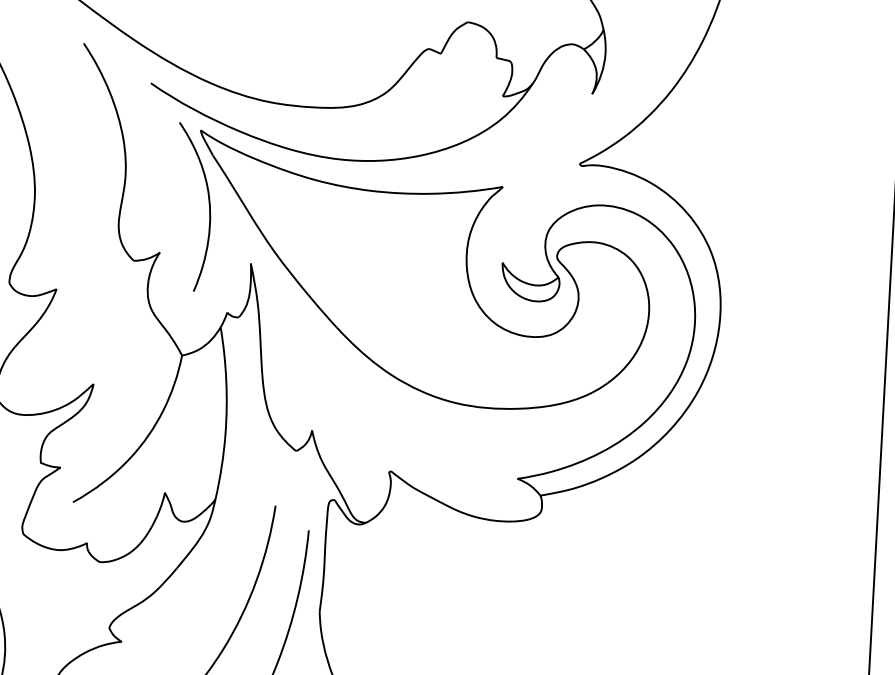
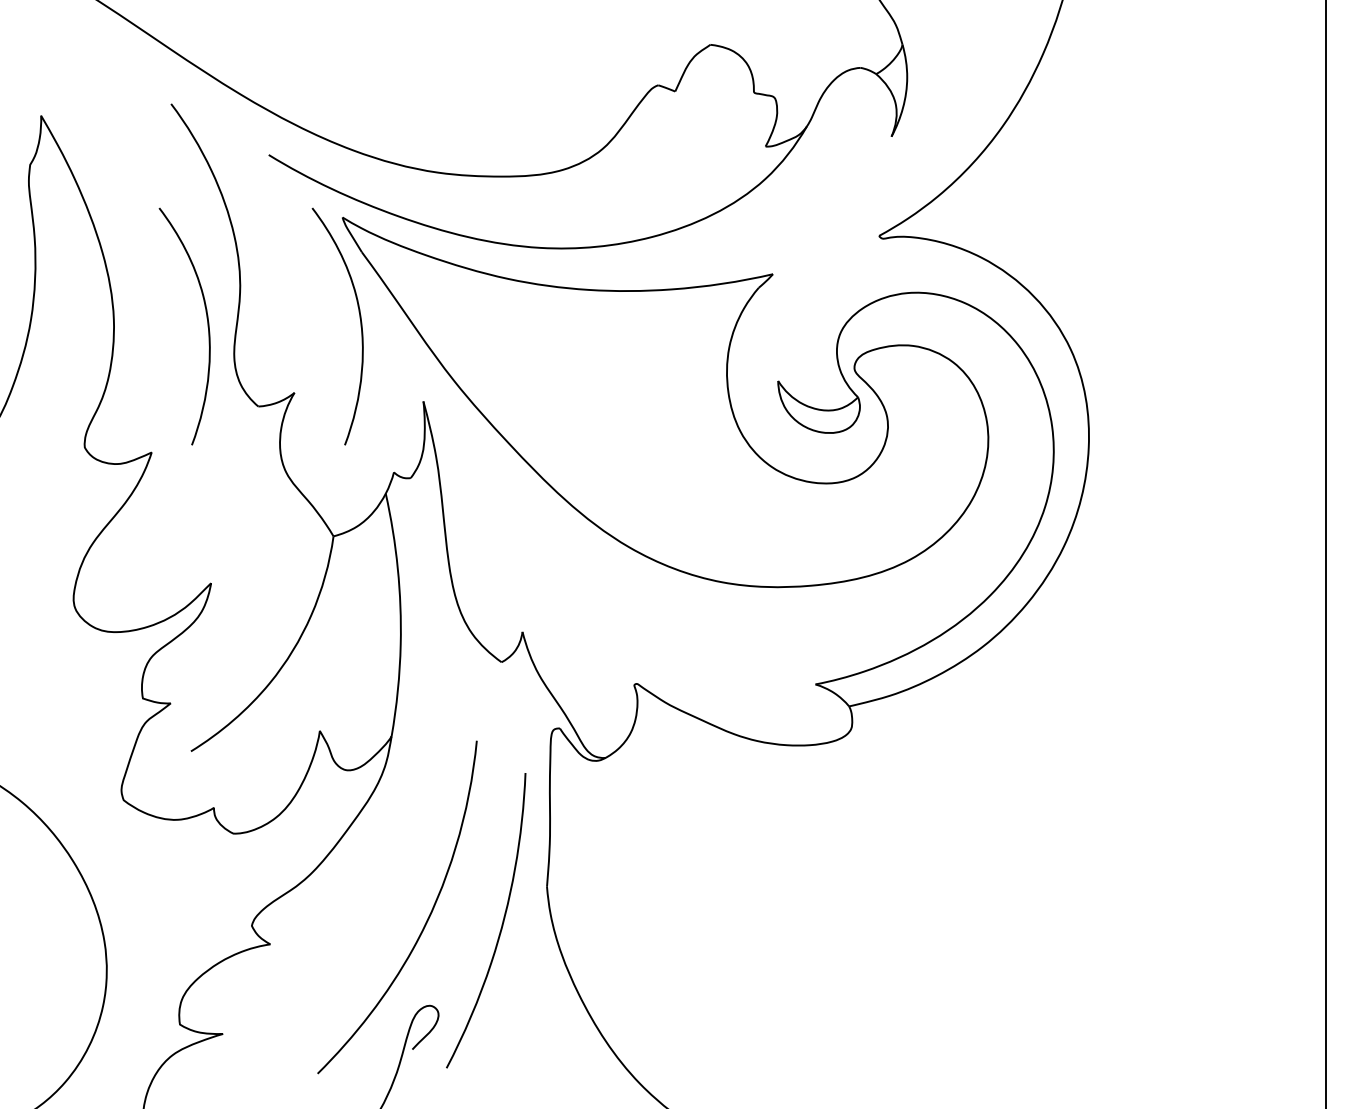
curve: (100, 202) -> (207, 326), added

